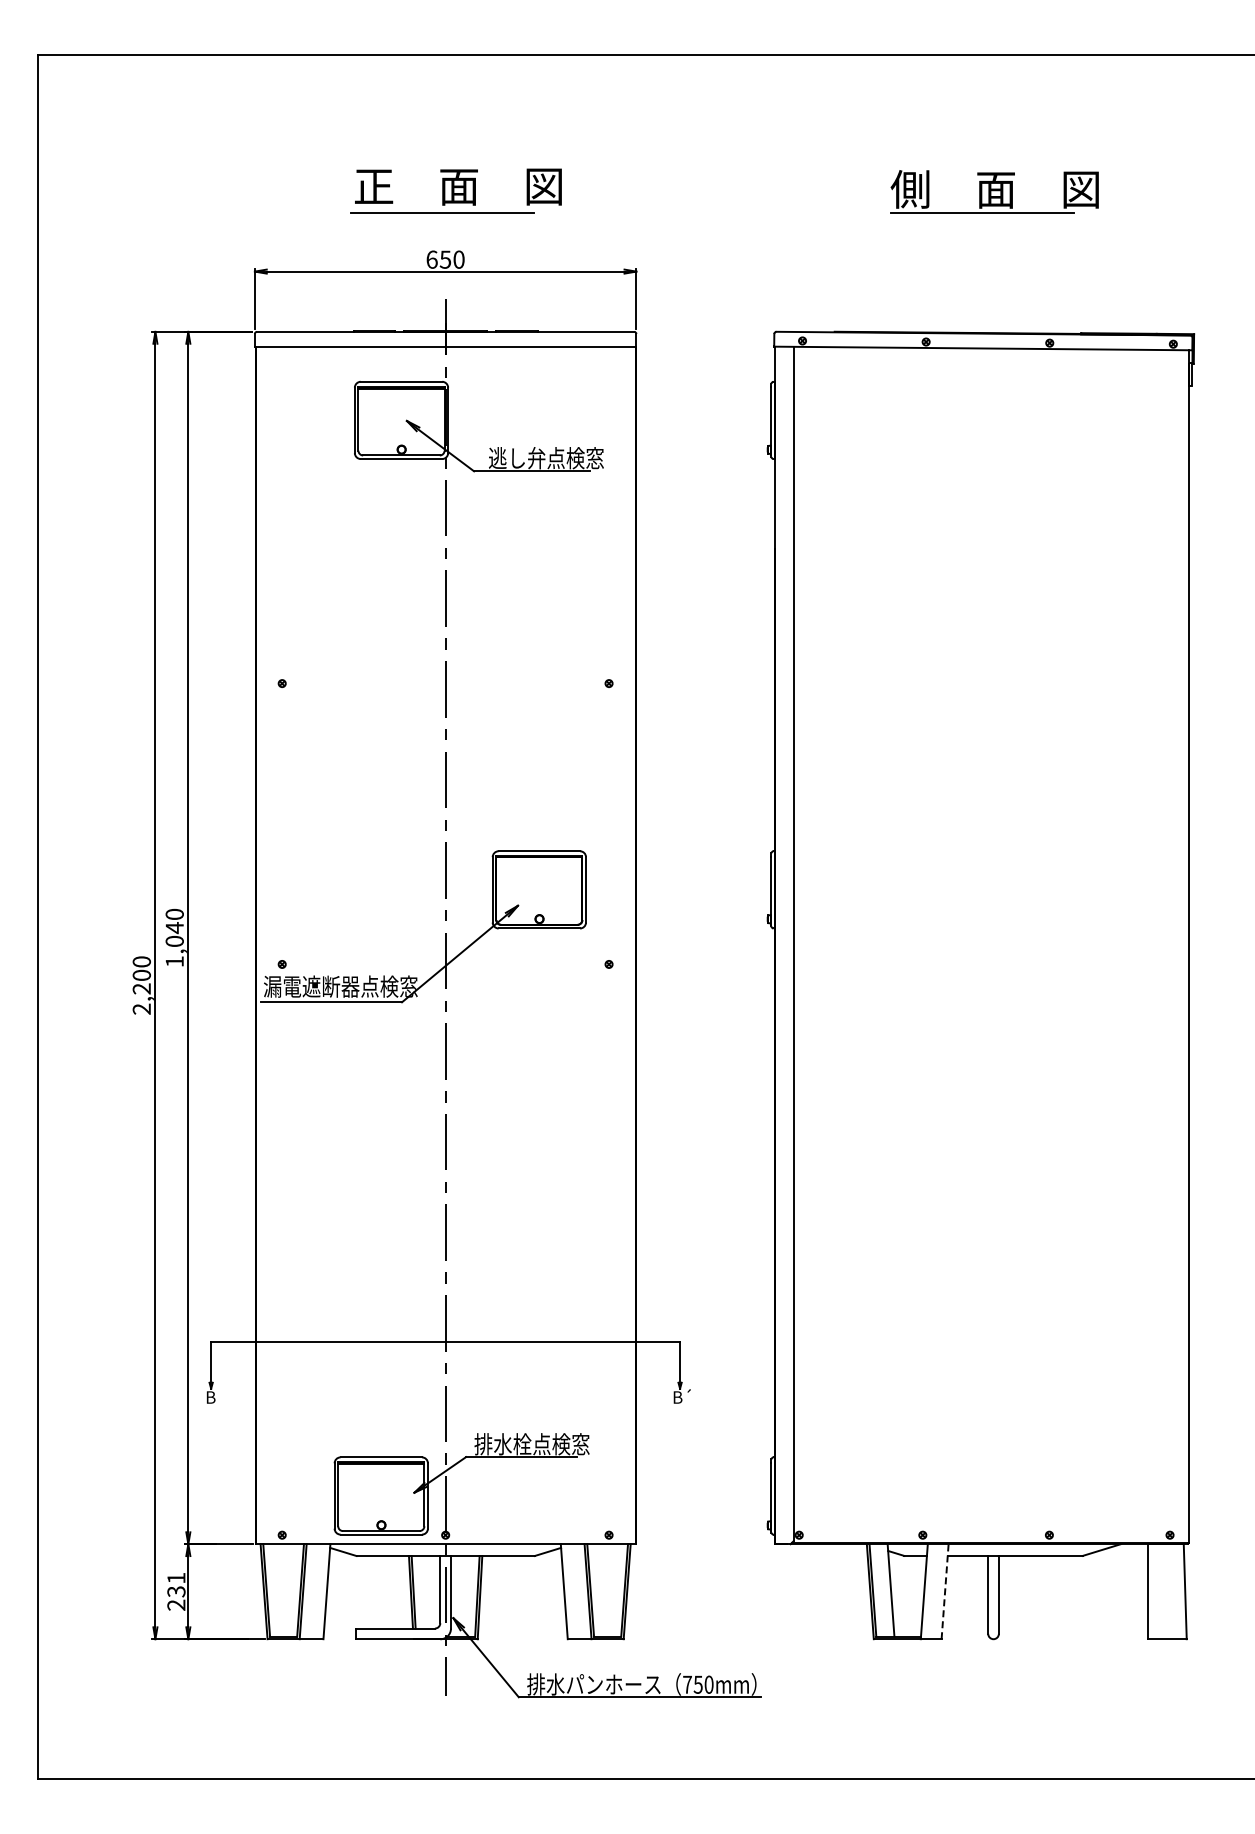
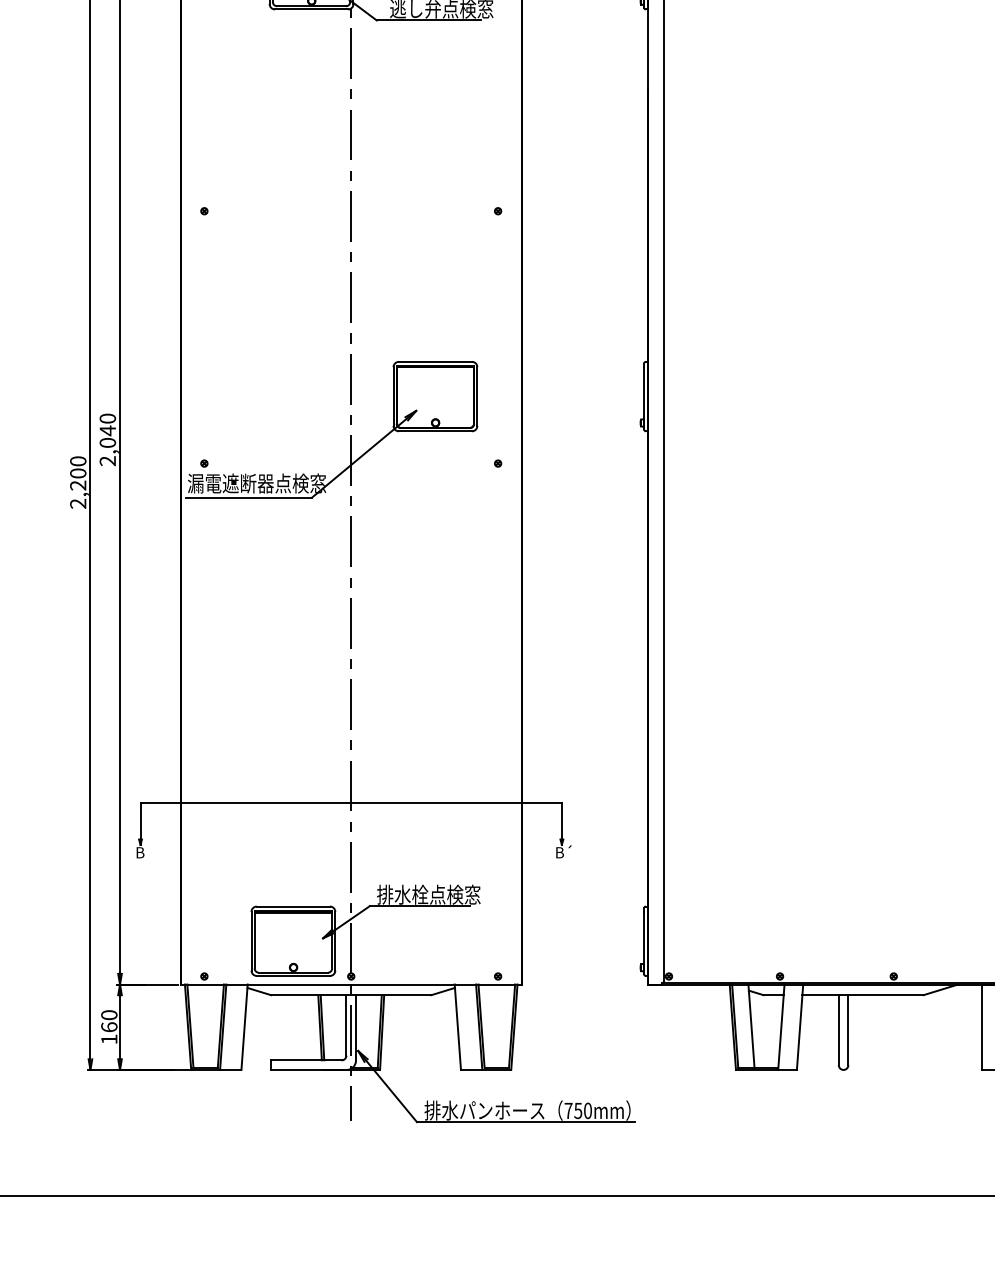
text: (174, 961) -> (107, 460), 1,040 -> 2,040
text: (176, 1591) -> (109, 1027), 231 -> 160
line: (945, 1591) -> (800, 1027), dashed -> solid

